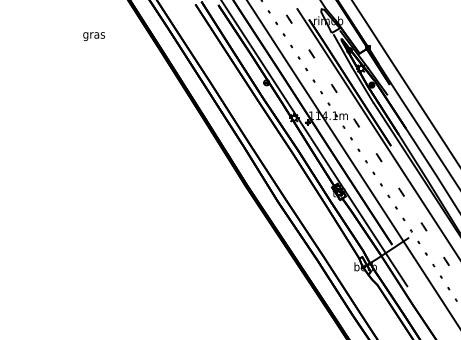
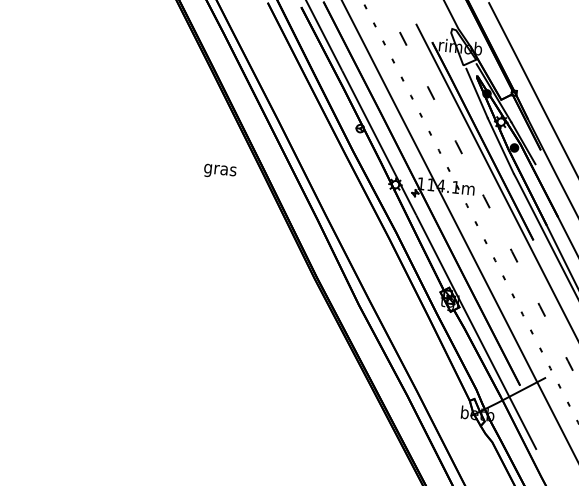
text: (93, 36) -> (219, 171), moved

